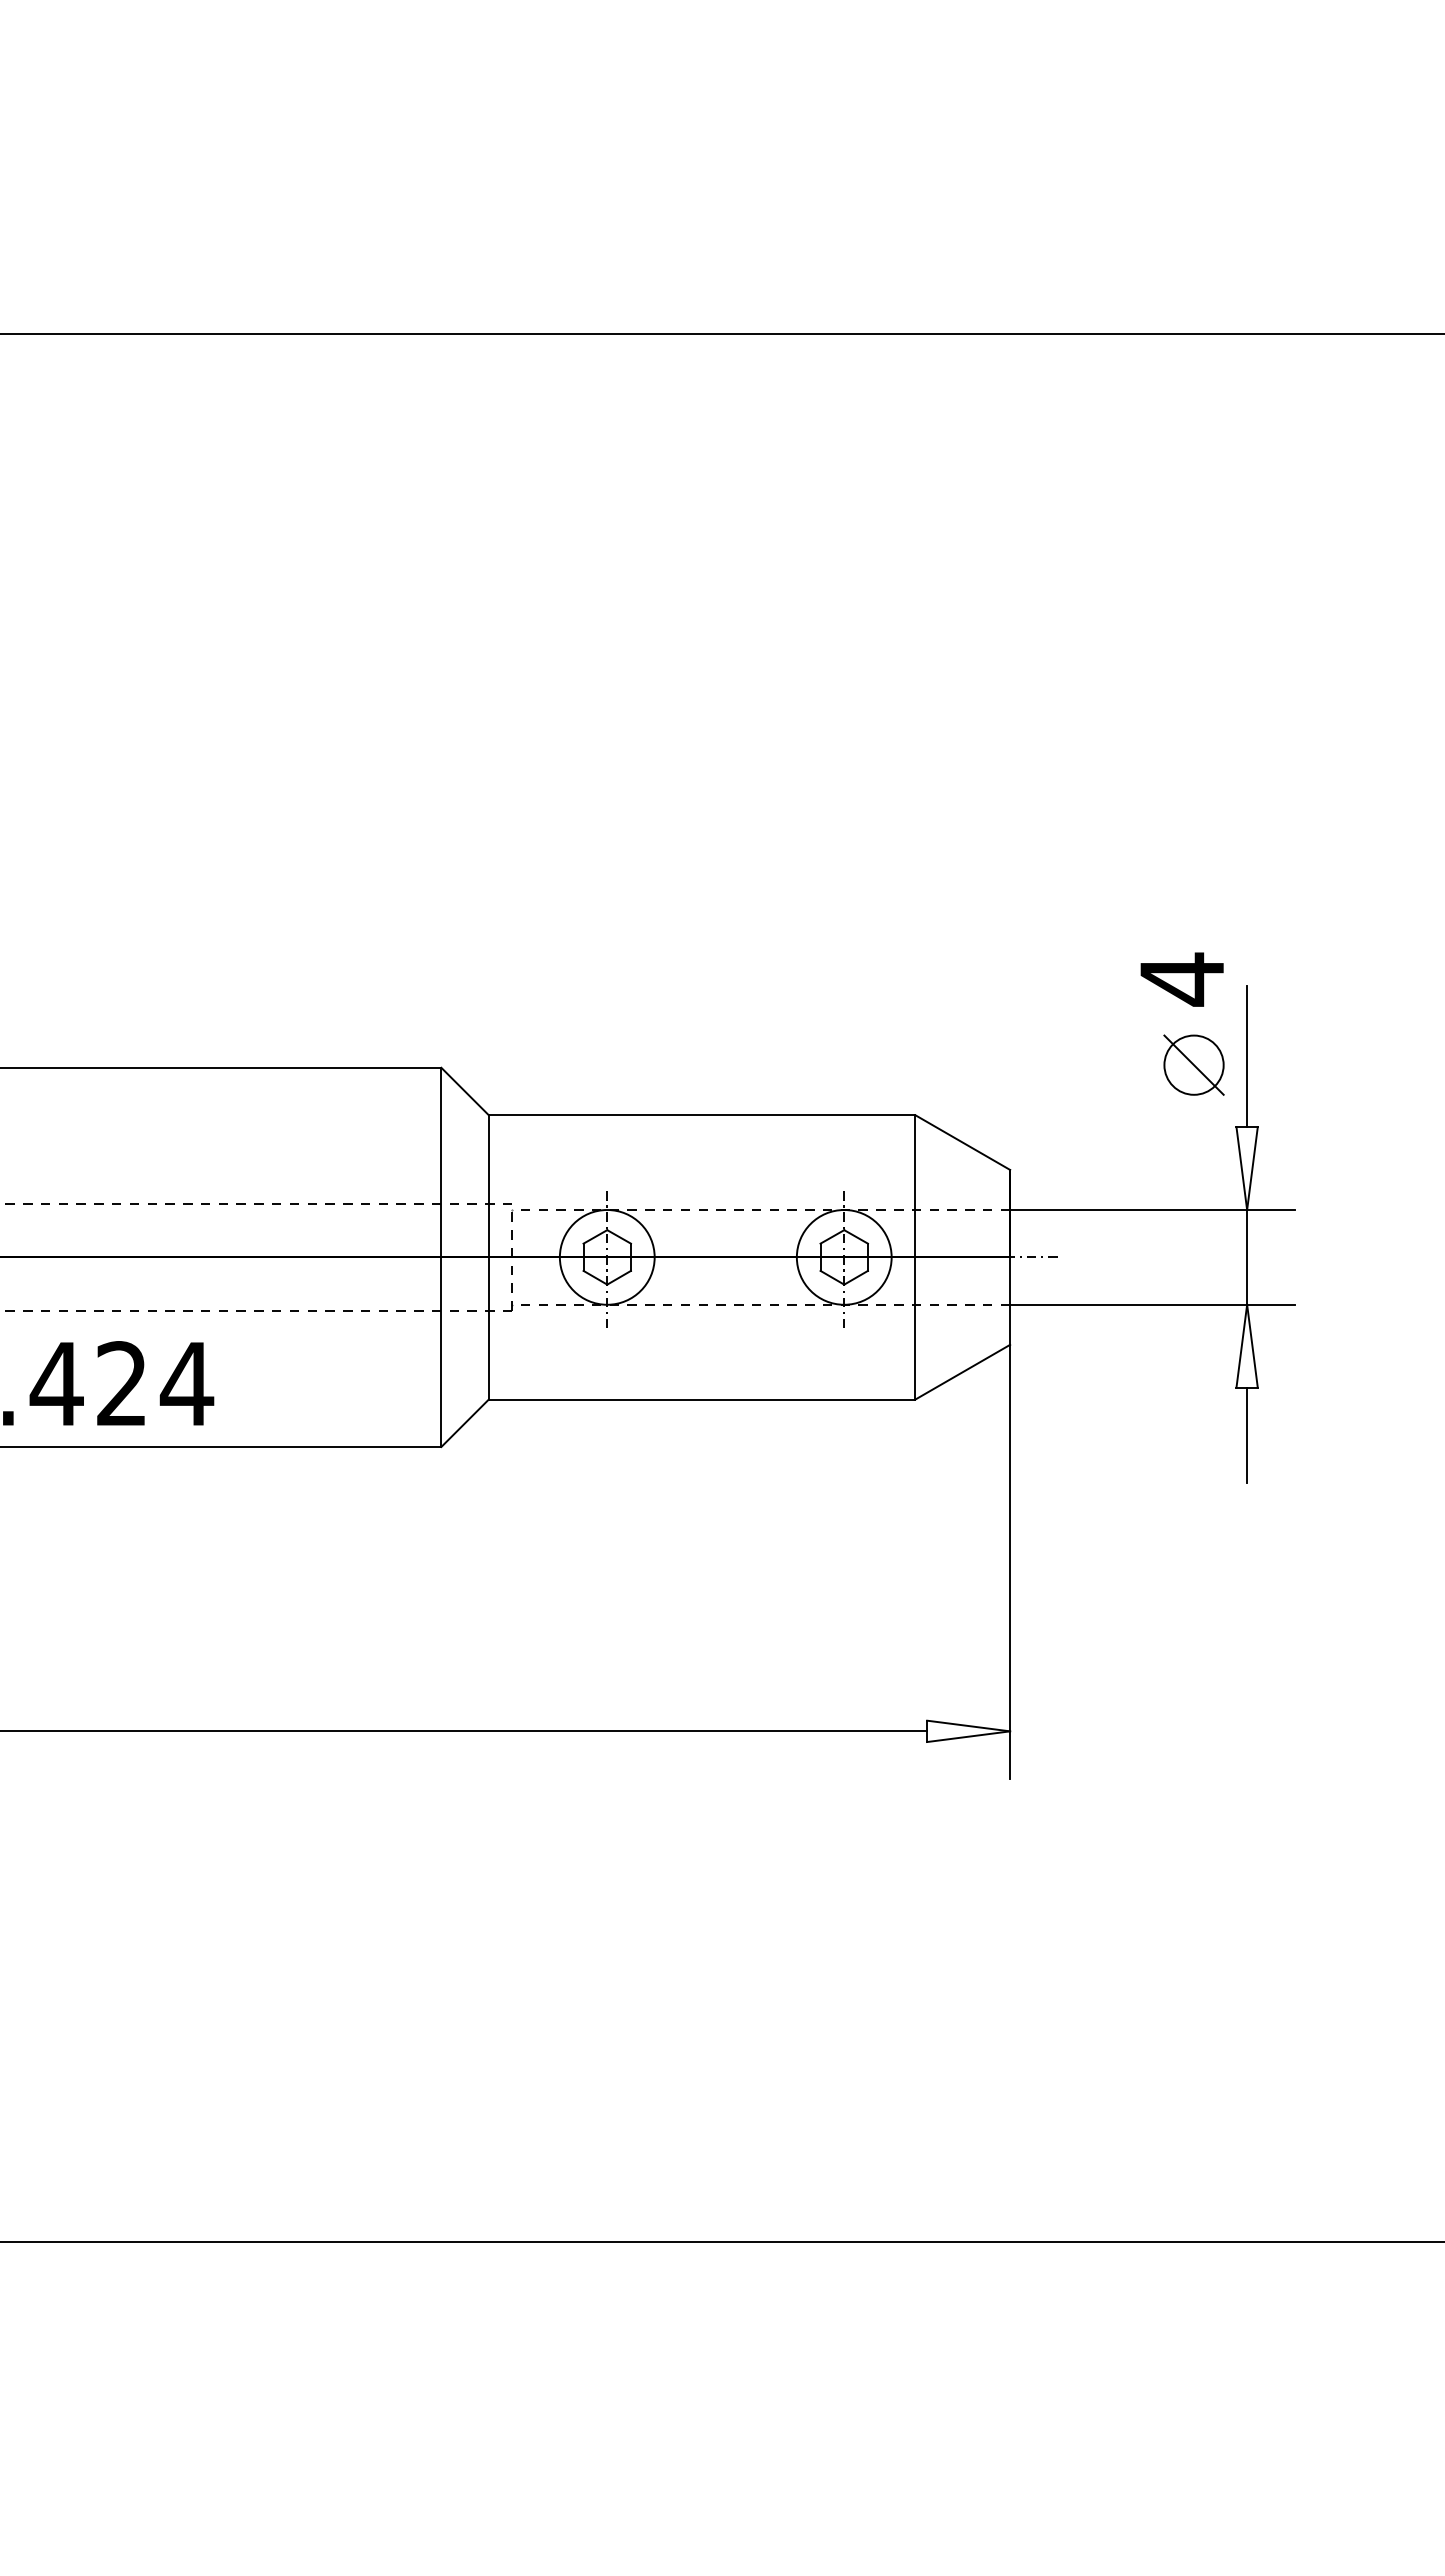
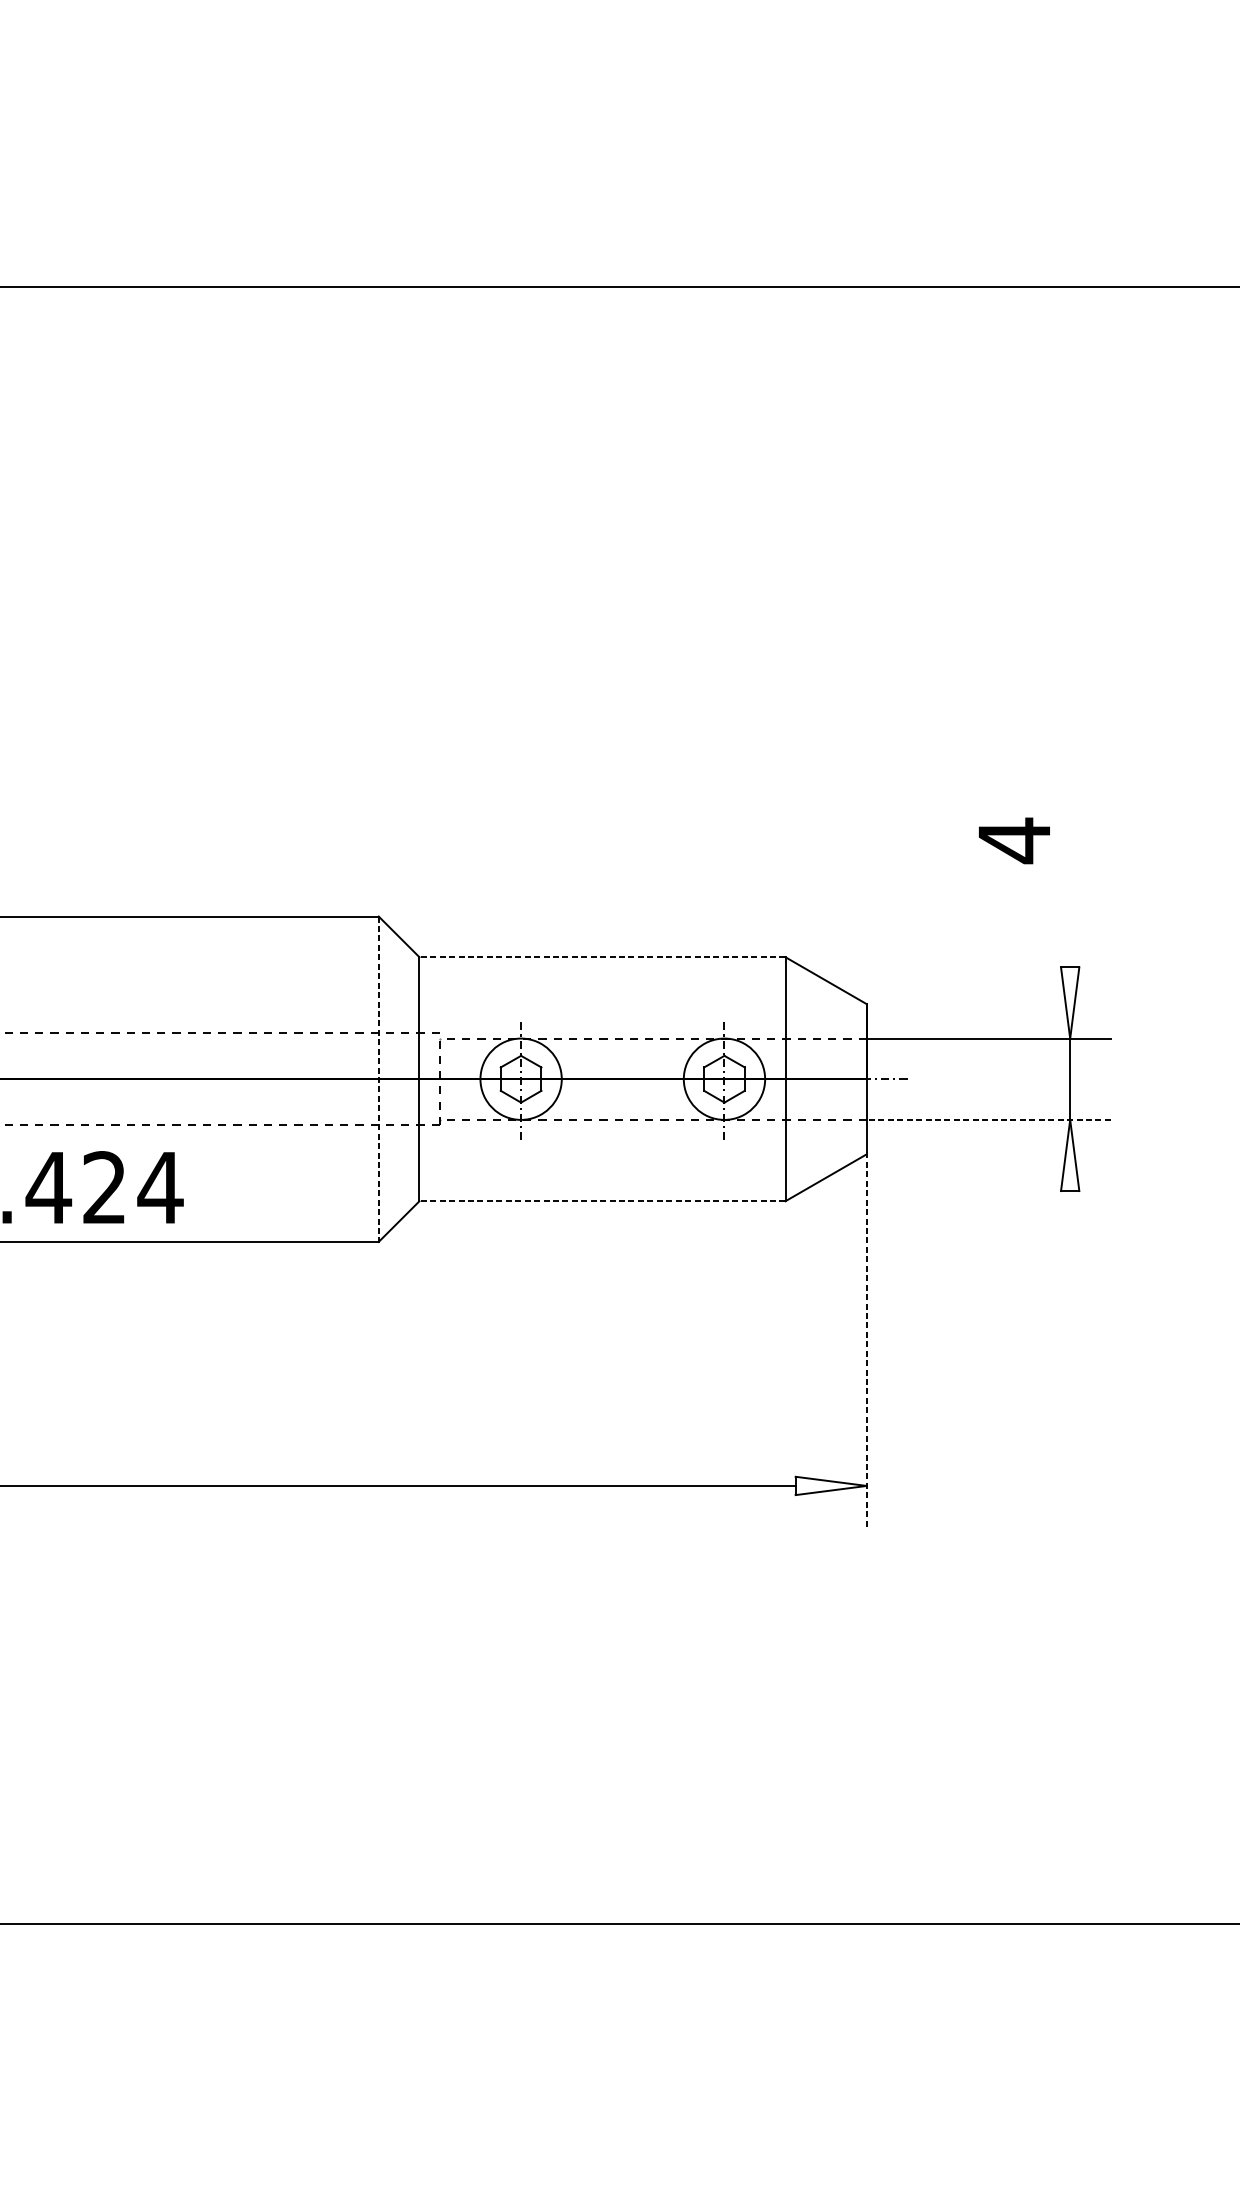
line: (1247, 1056) -> (1070, 906), removed
part: (1193, 1064) -> (1024, 913), removed
line: (701, 1115) -> (601, 957), solid -> dashed
line: (441, 1257) -> (378, 1079), solid -> dashed
line: (1151, 1304) -> (988, 1119), solid -> dashed
line: (701, 1399) -> (601, 1201), solid -> dashed
line: (1247, 1434) -> (1070, 1231), removed
line: (1010, 1561) -> (867, 1340), solid -> dashed

